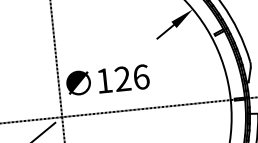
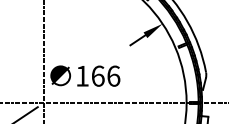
text: (122, 78) -> (97, 75), 126 -> 166

